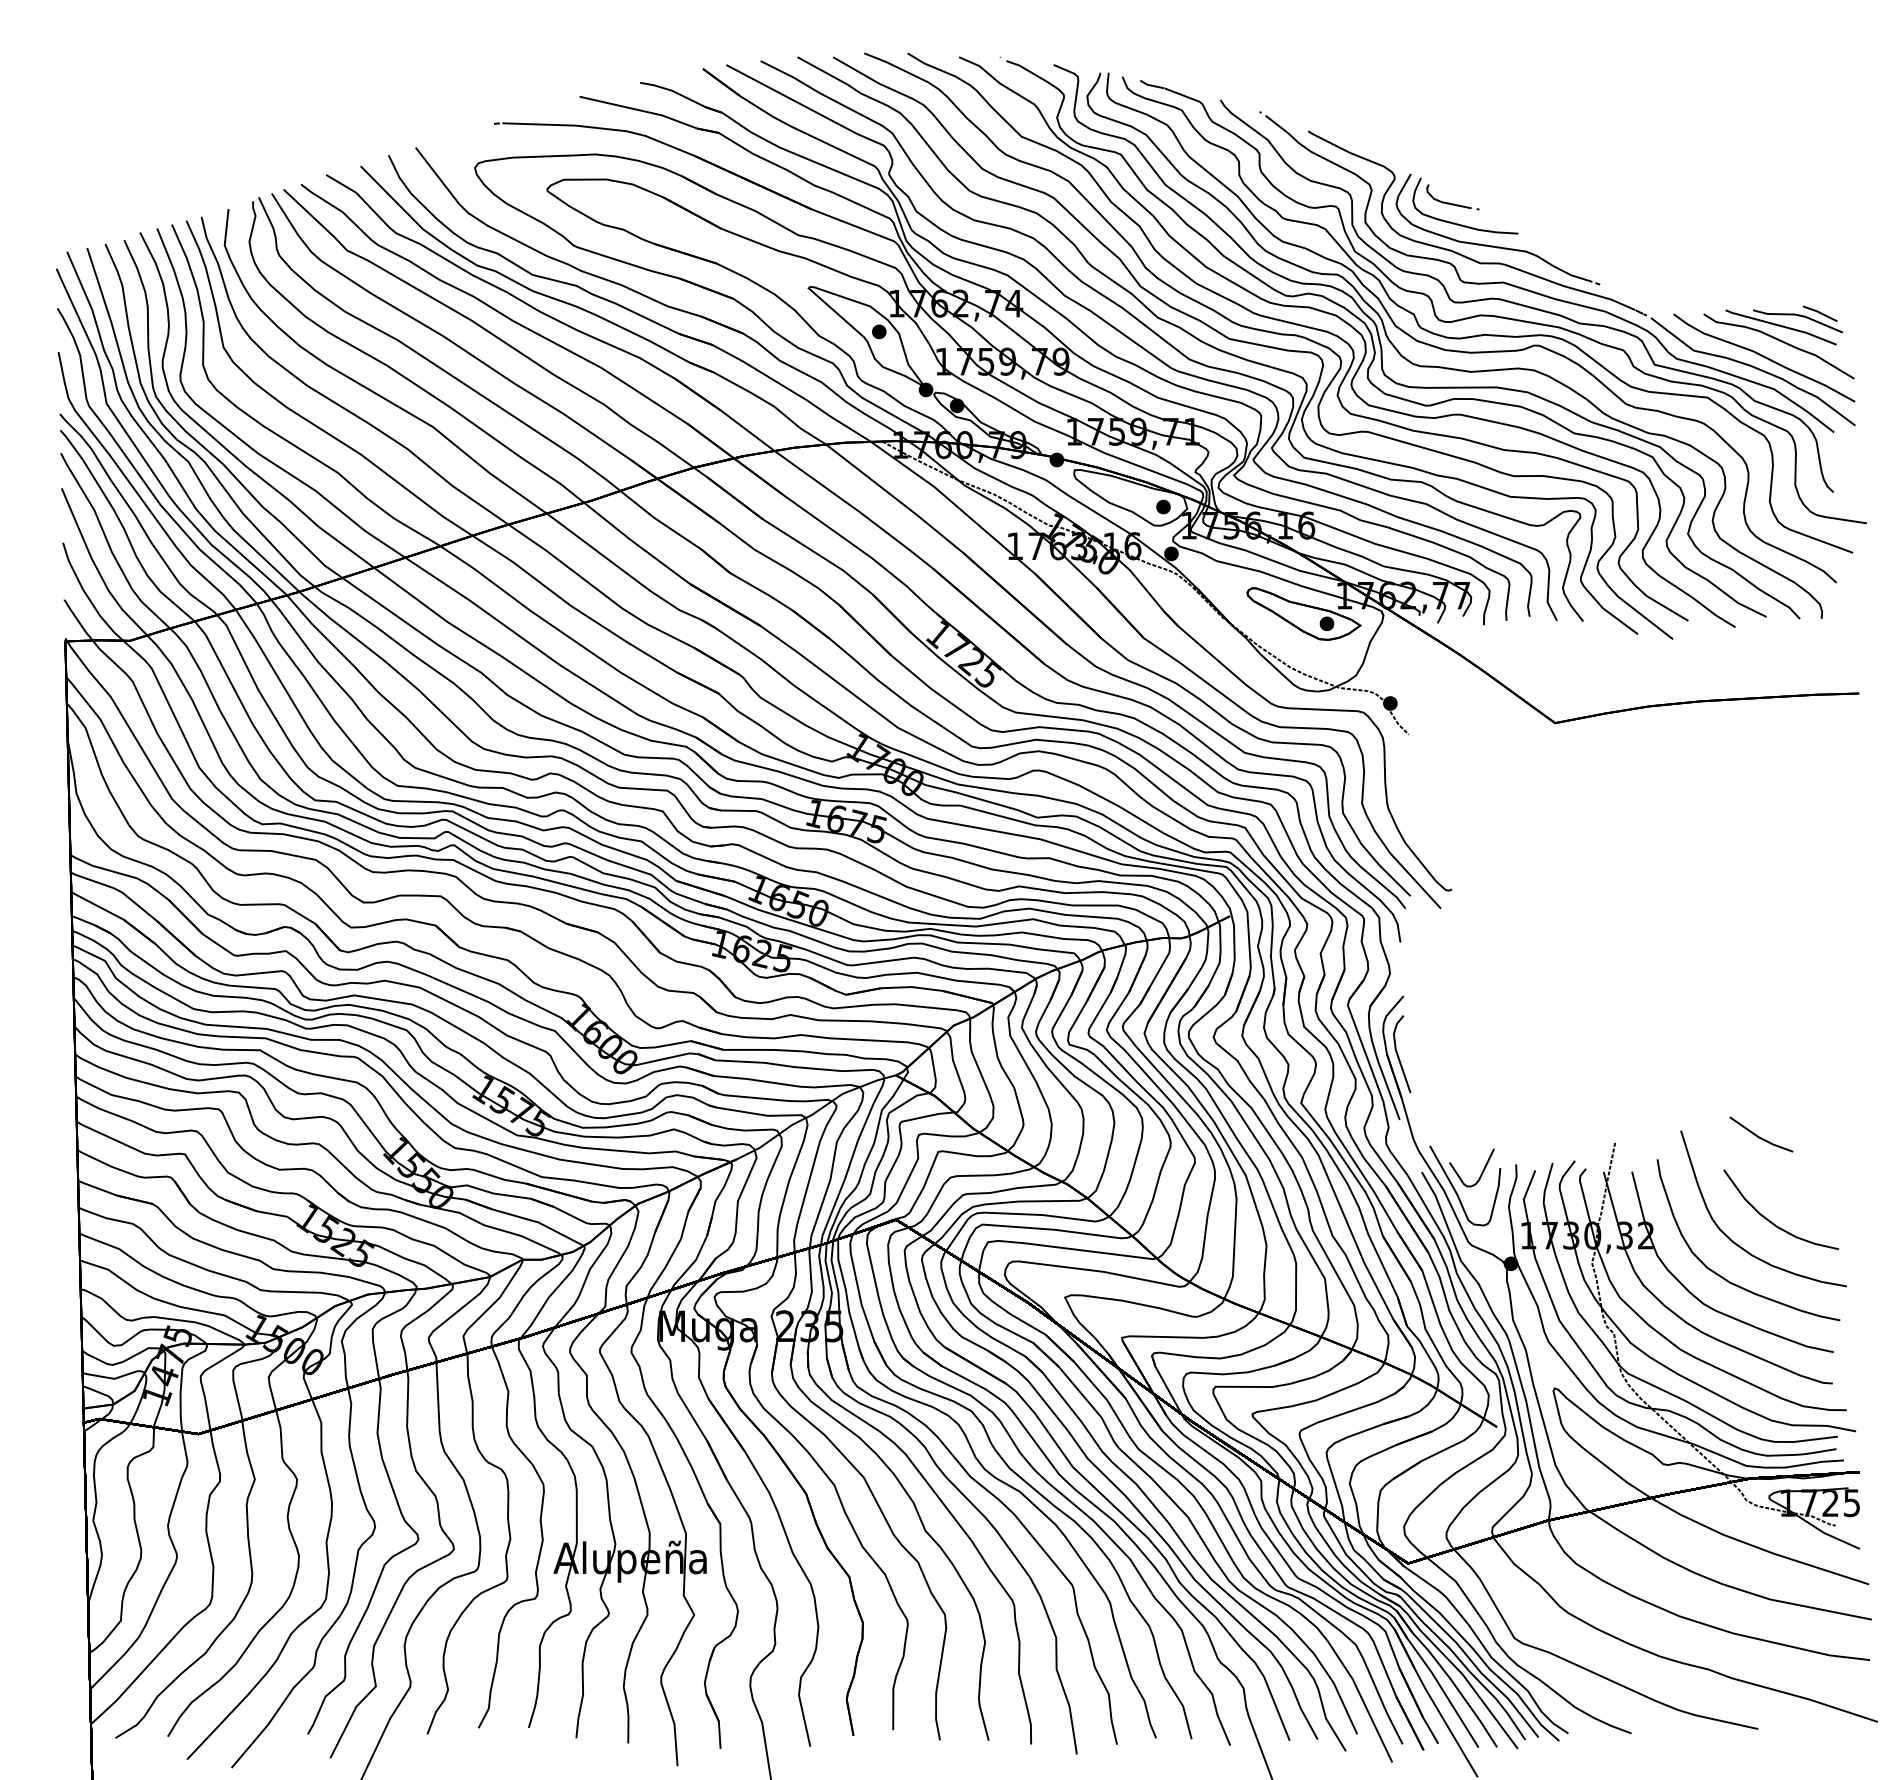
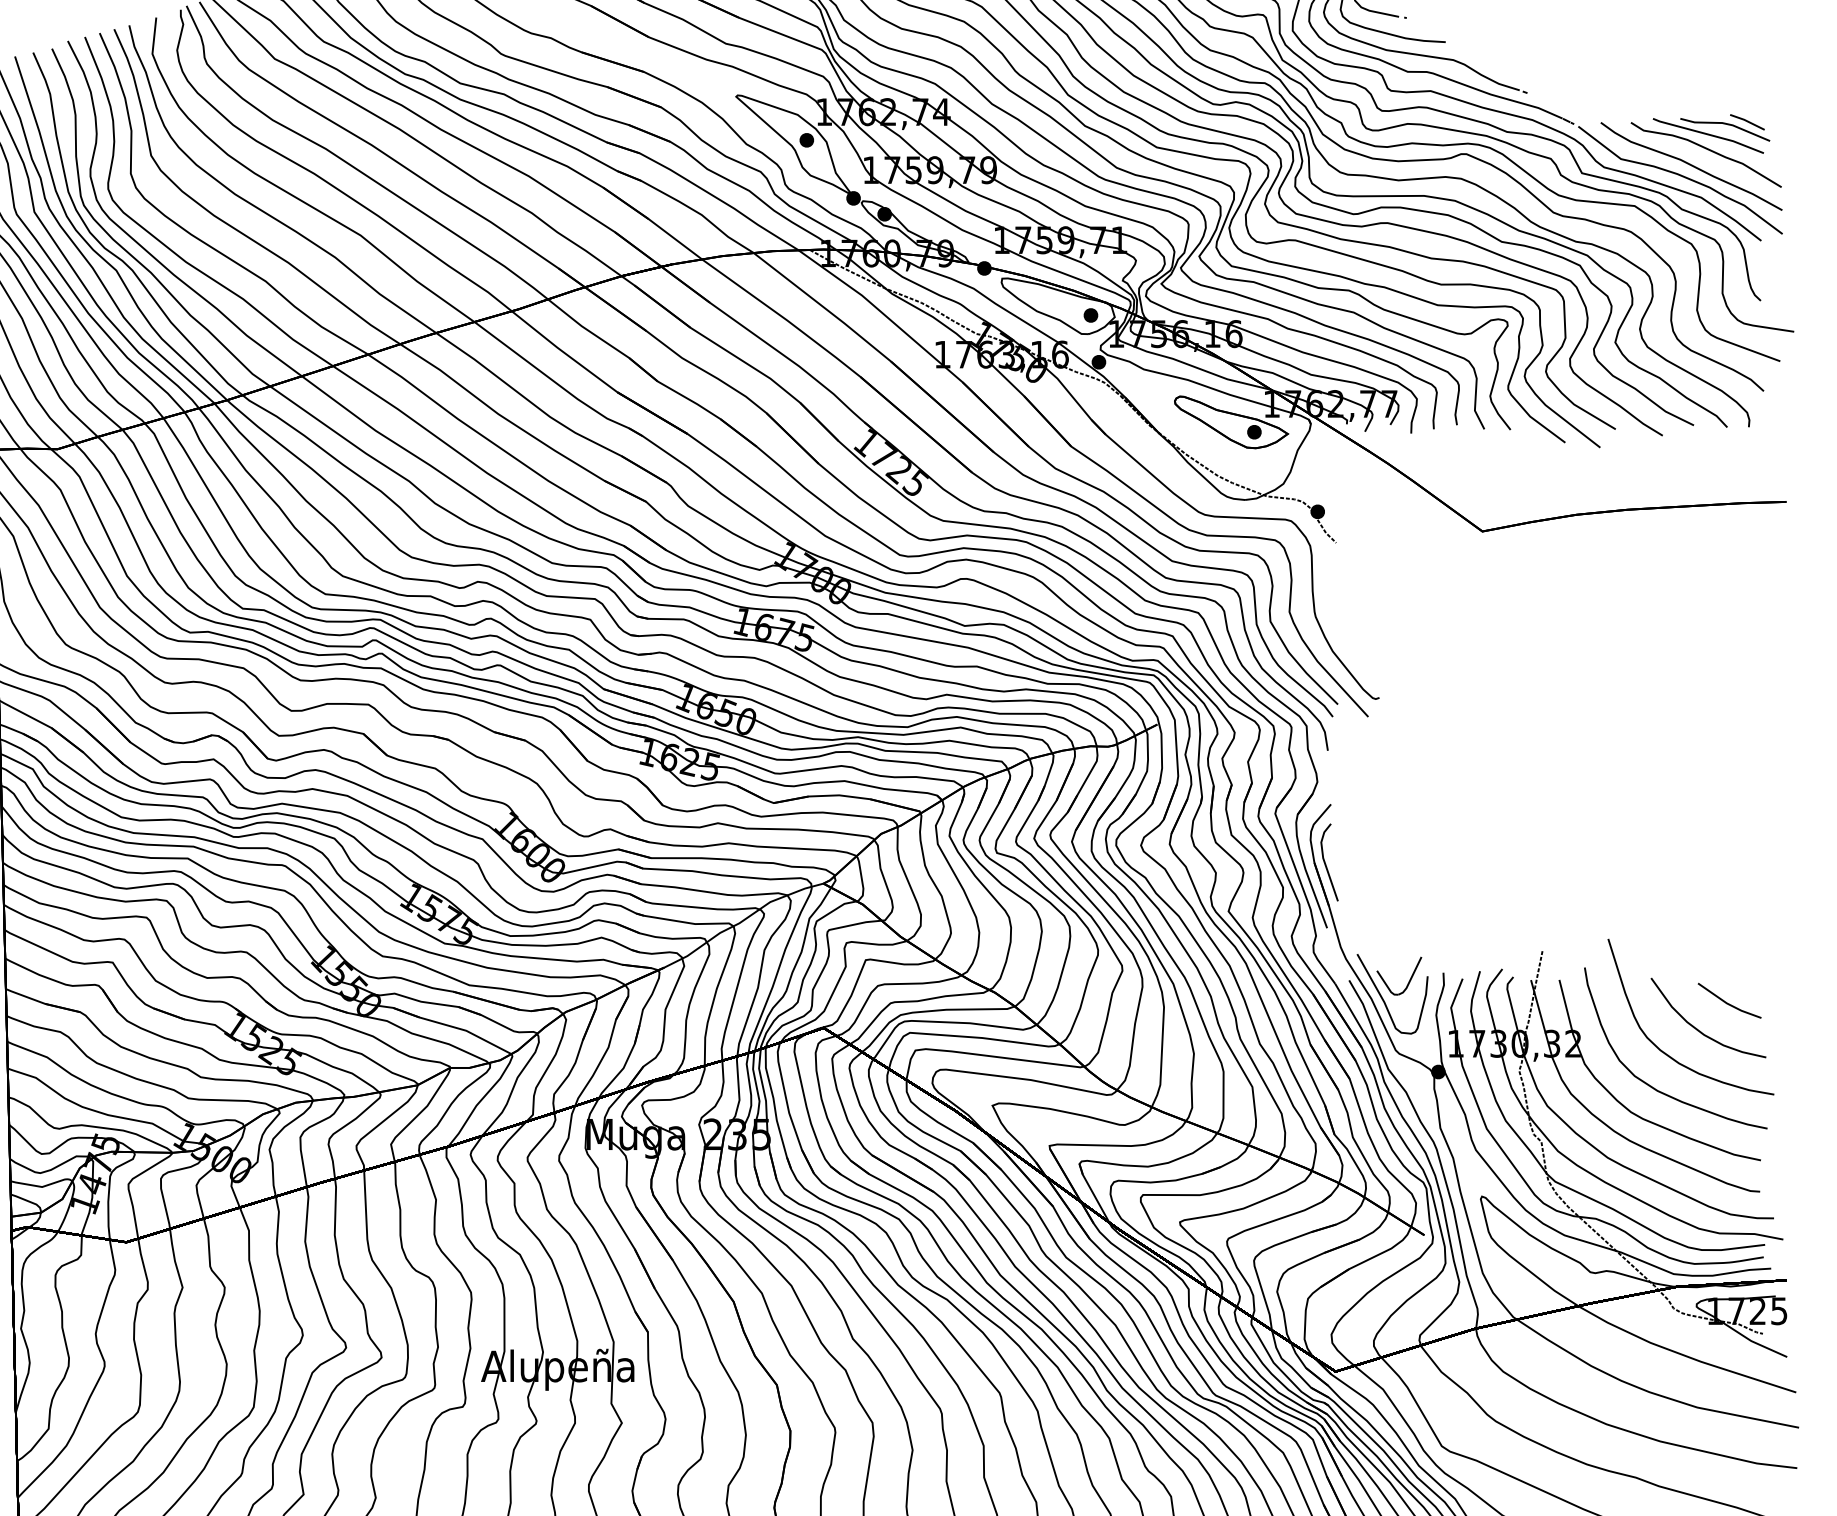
line: (1759, 1136) -> (1727, 1002), moved

